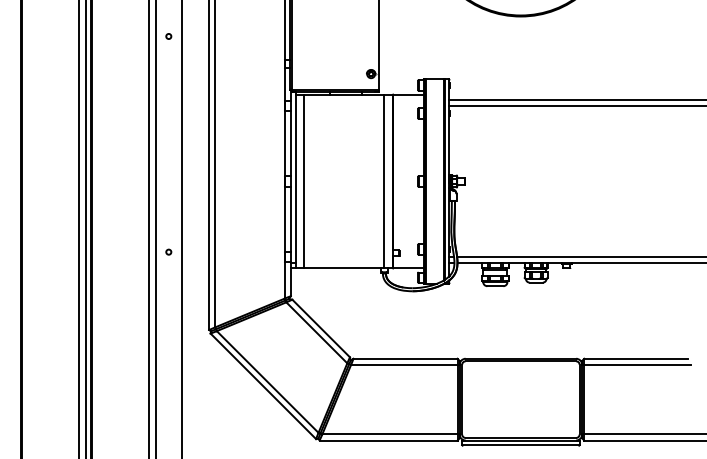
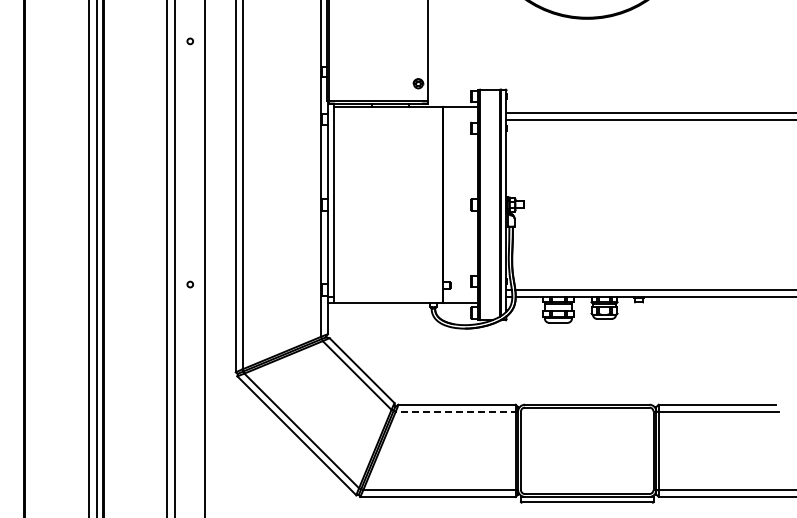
line: (303, 181) -> (342, 204), removed
line: (384, 181) -> (433, 204), removed
line: (404, 364) -> (456, 411), solid -> dashed

